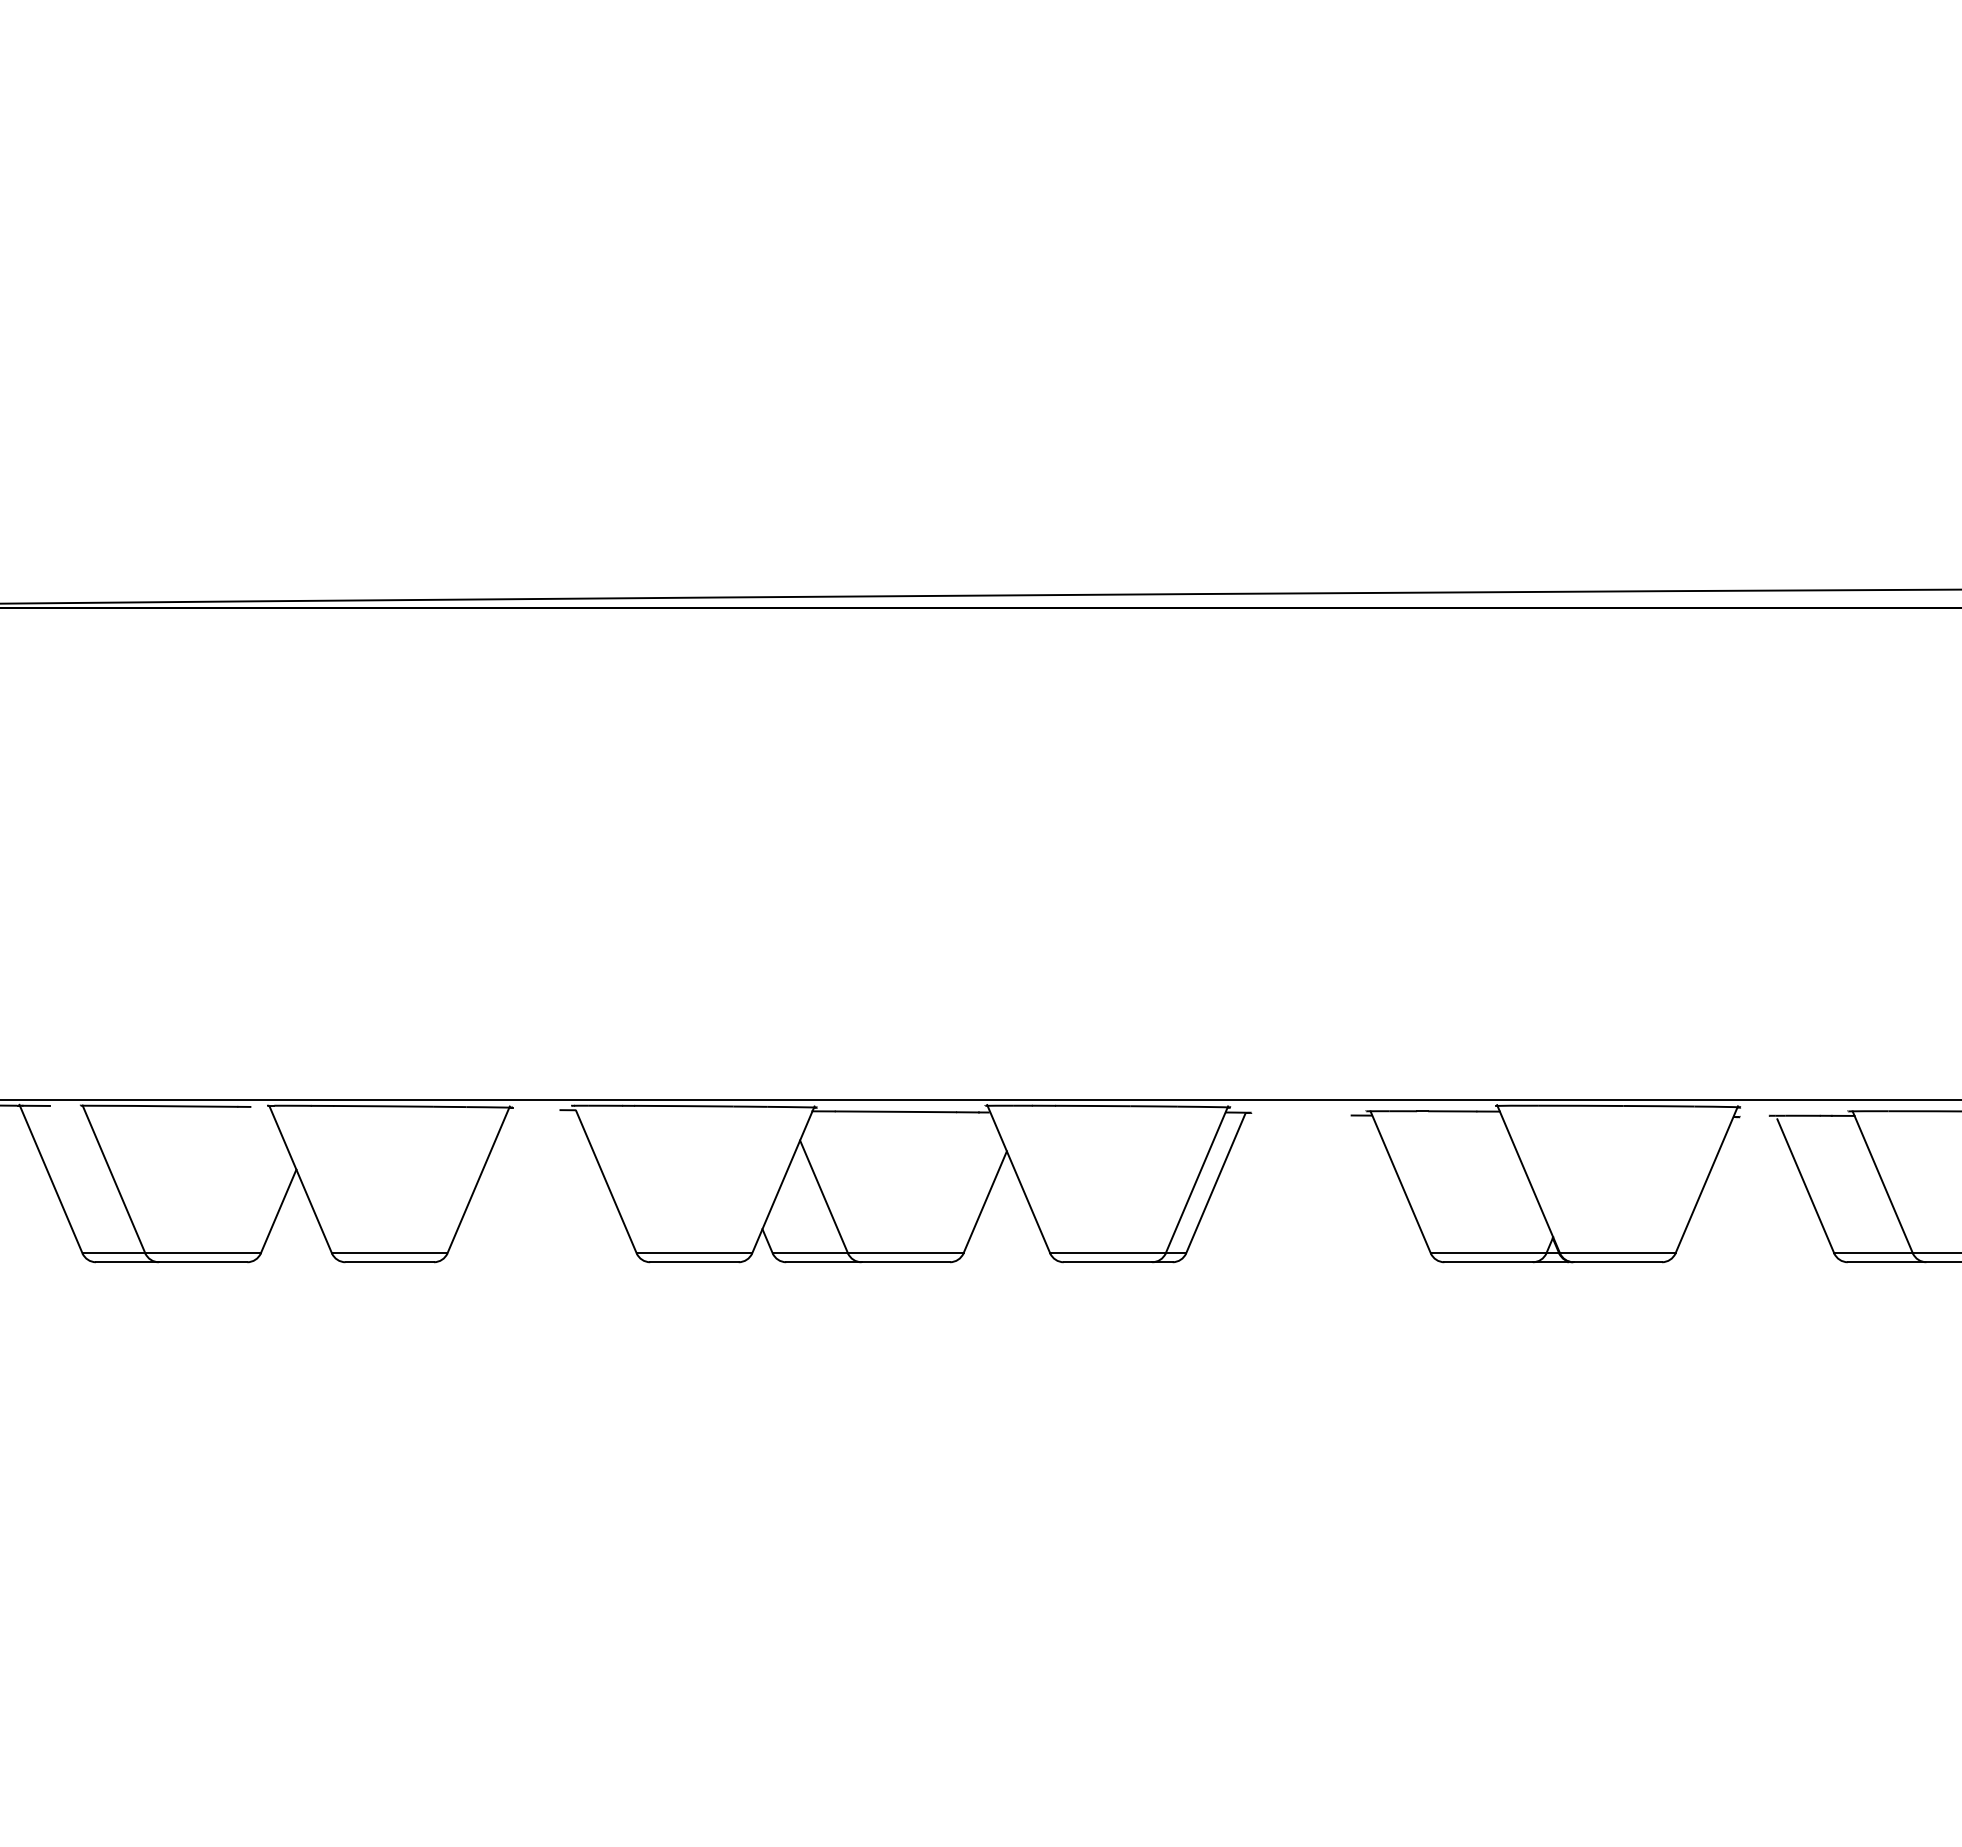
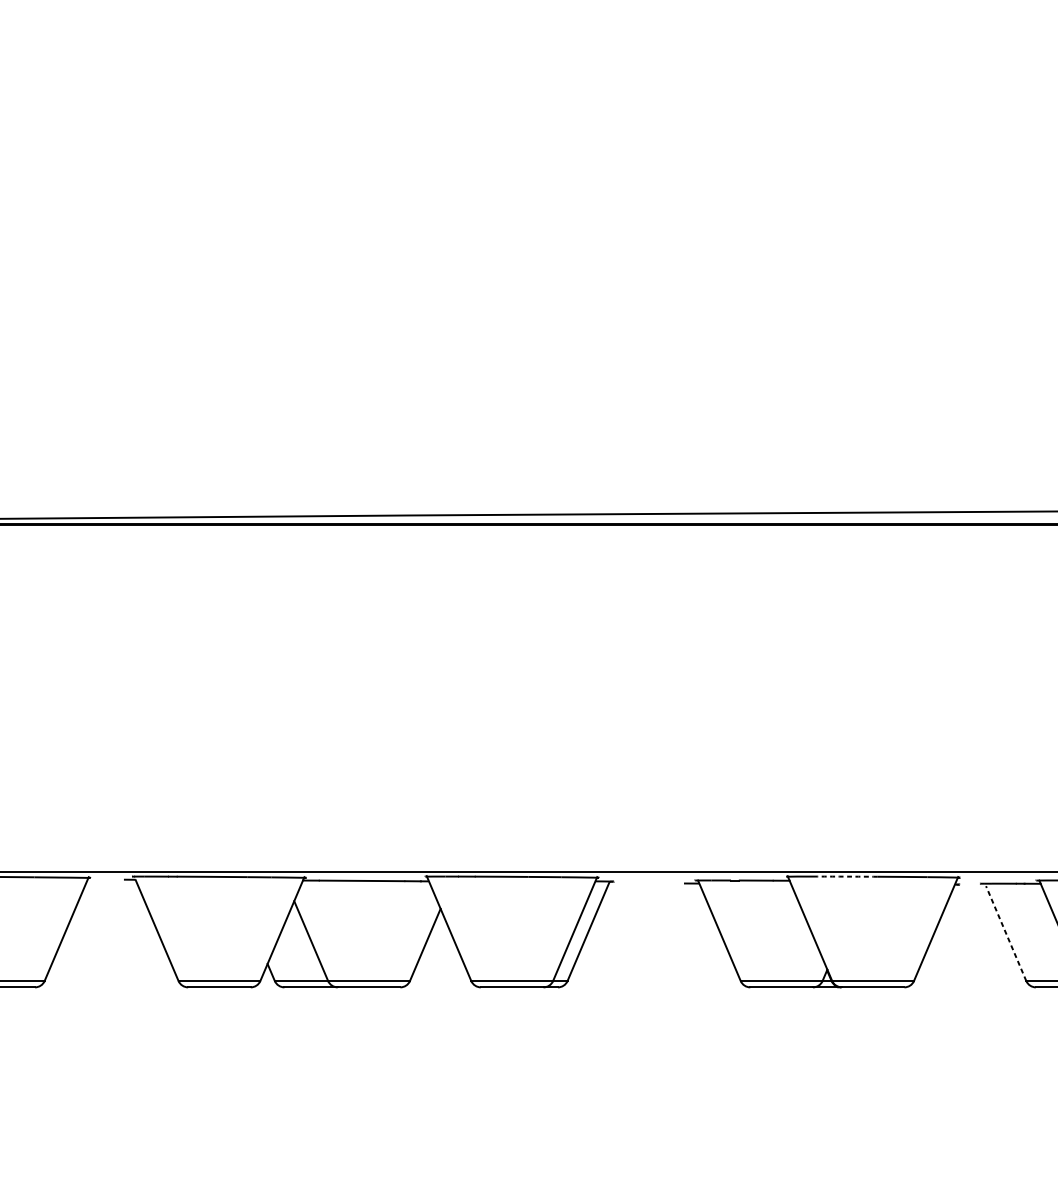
arc: (1581, 1105) -> (847, 876), solid -> dashed
line: (1805, 1186) -> (1005, 933), solid -> dashed

